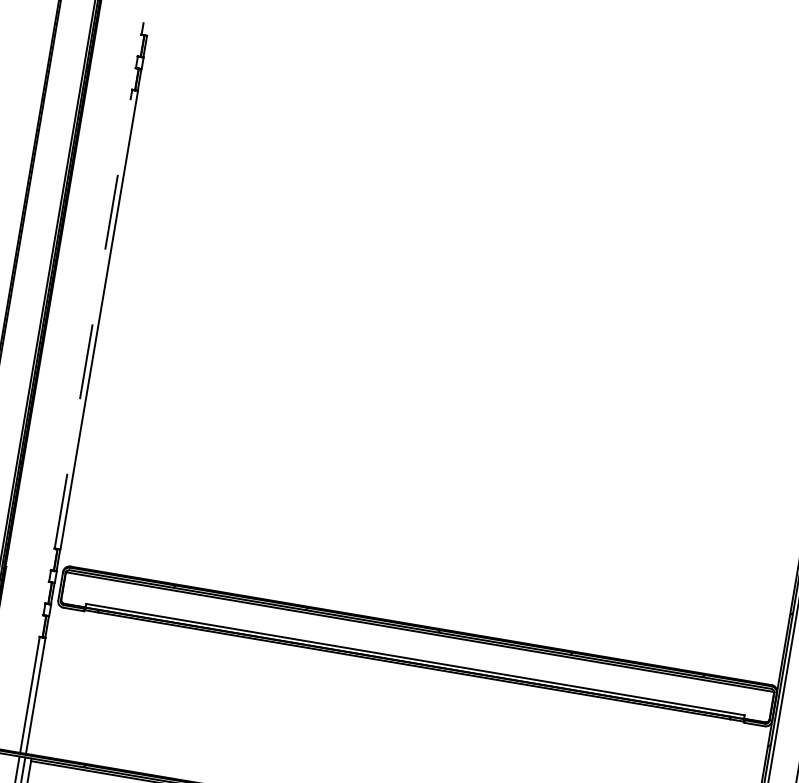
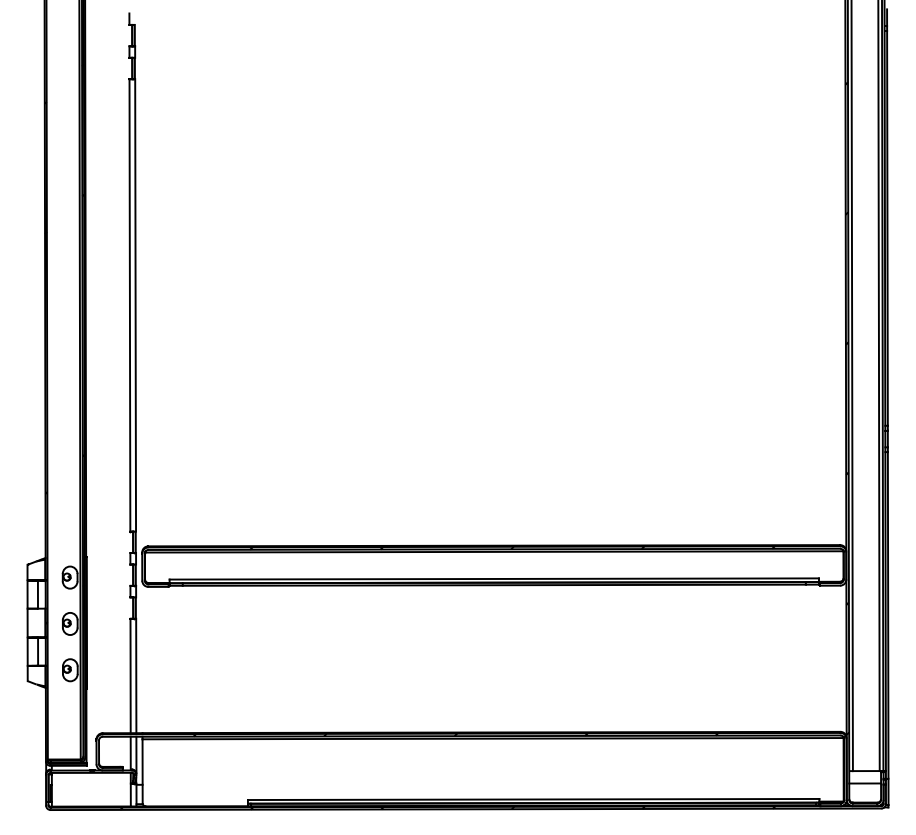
line: (93, 318) -> (129, 304), dashed -> solid

